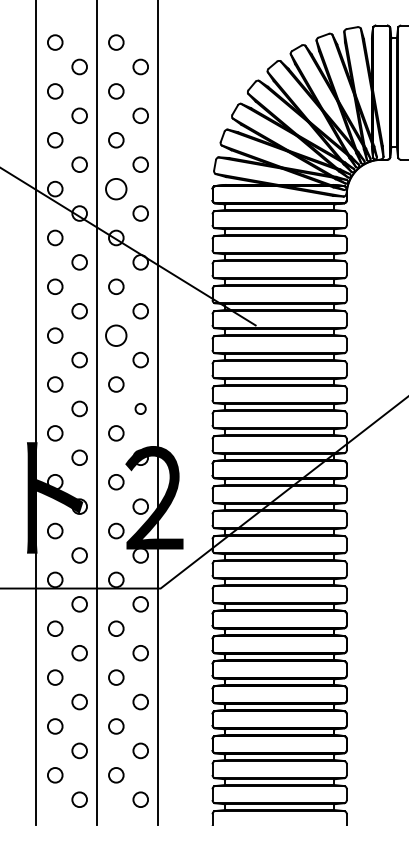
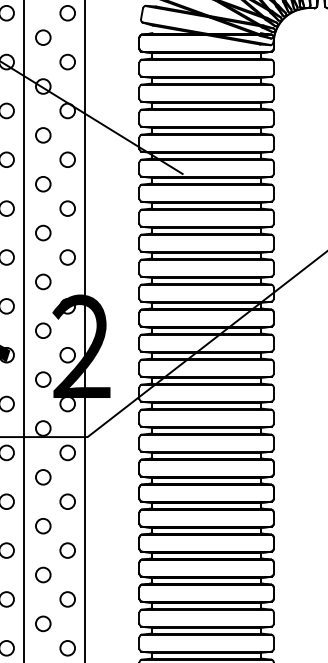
circle: (116, 188) -> (43, 37), size x0.71
circle: (116, 335) -> (43, 184), size x0.71
circle: (140, 408) -> (67, 257), size x1.43

